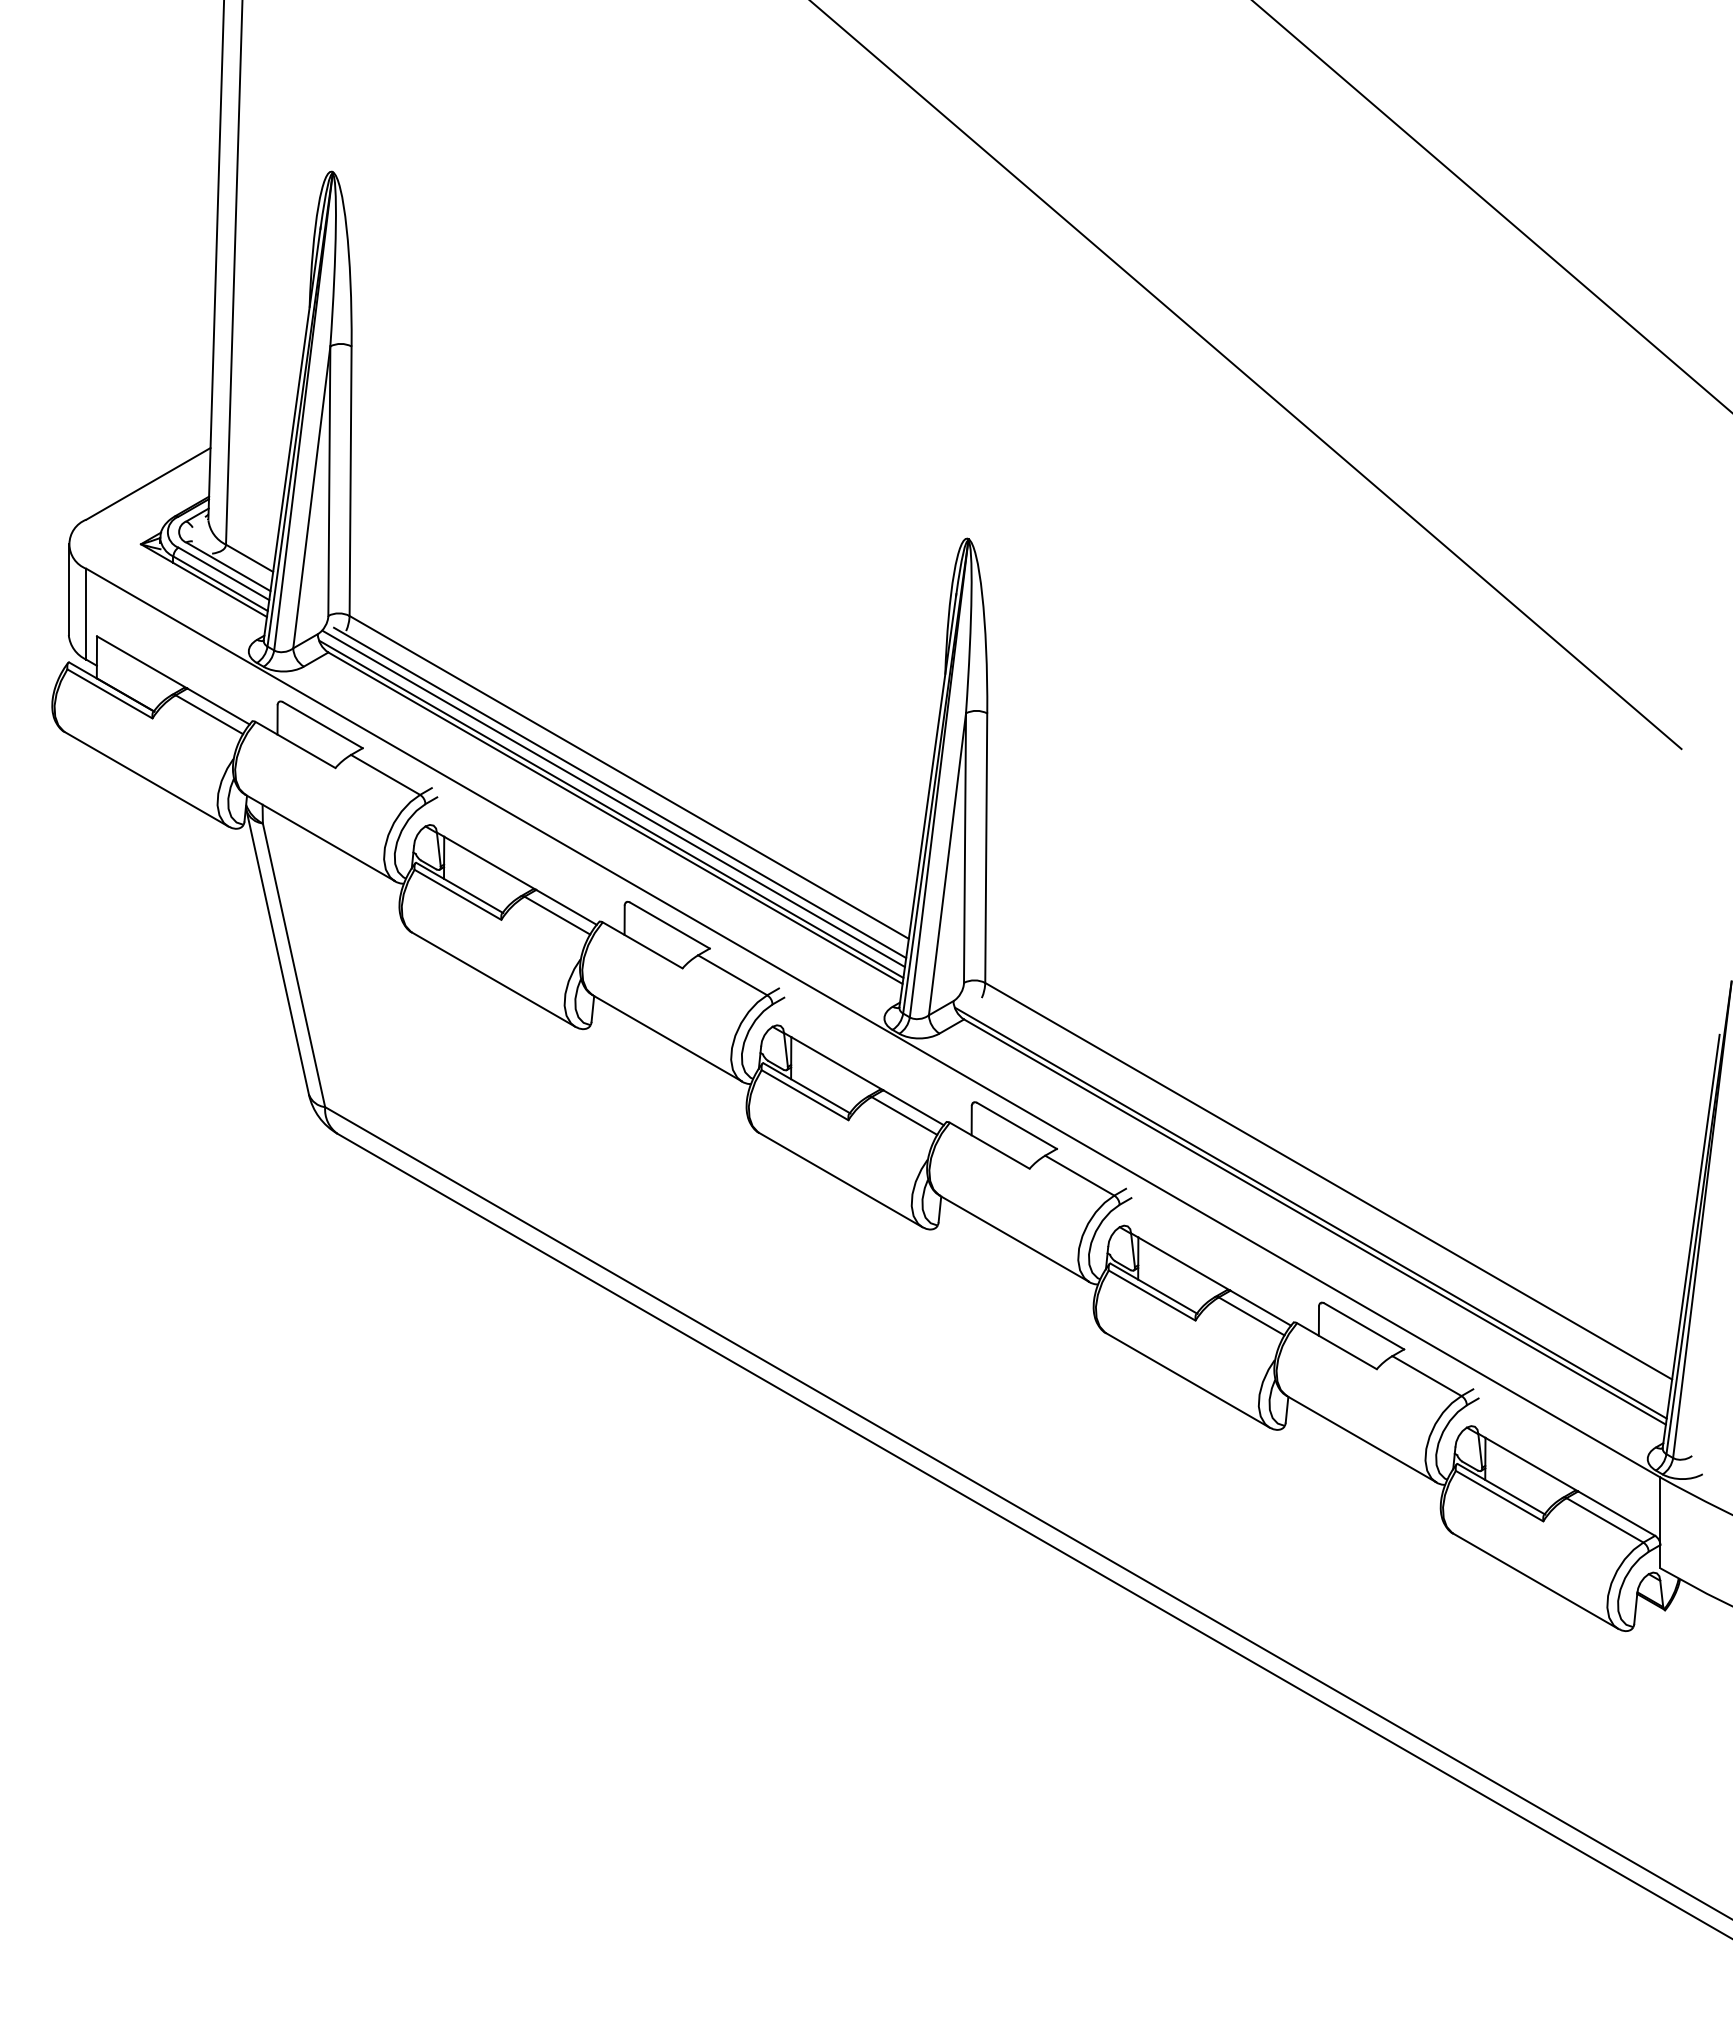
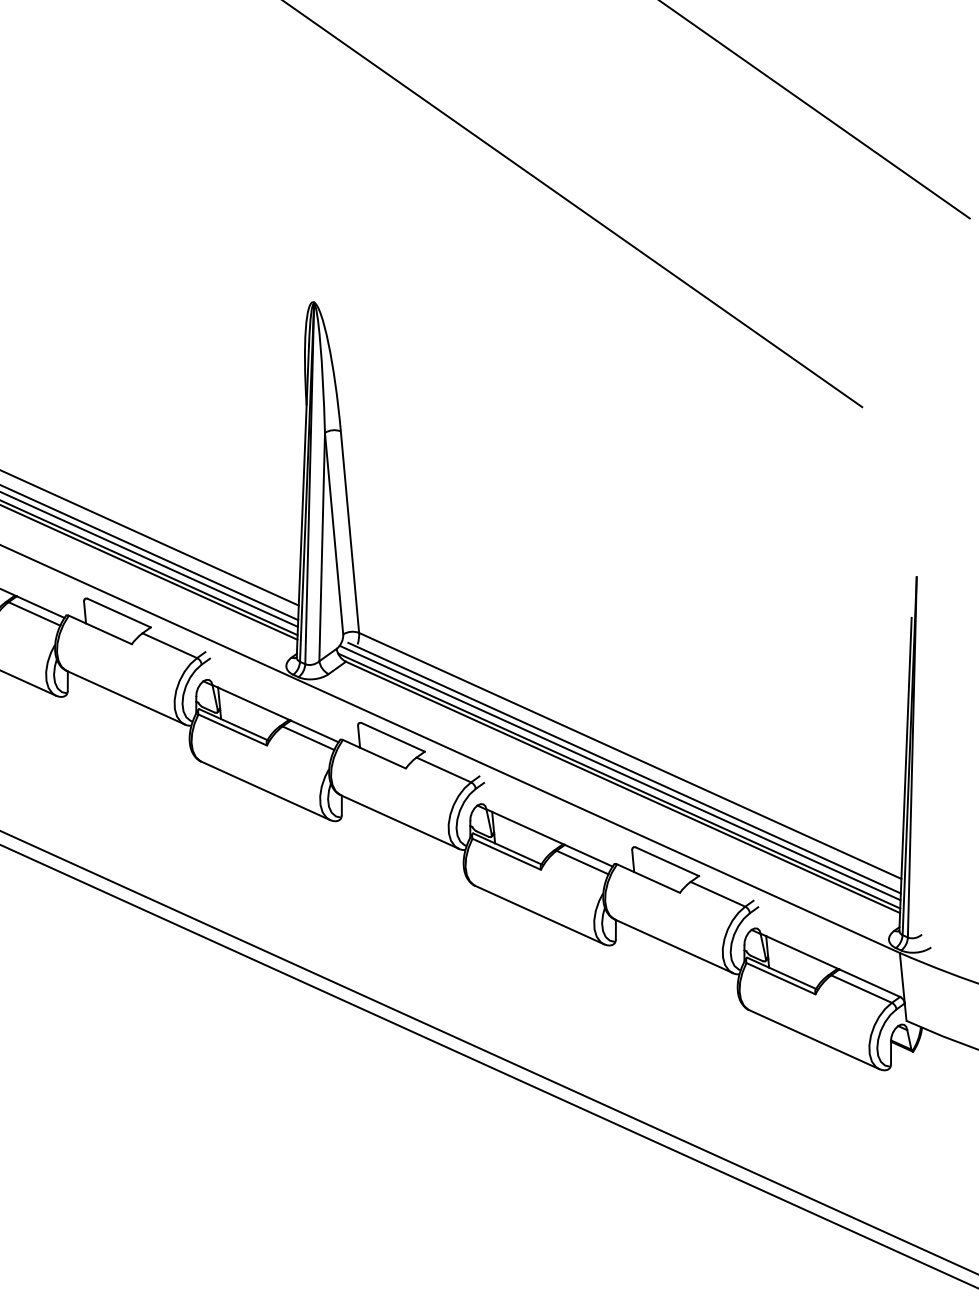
line: (1319, 1196) -> (624, 768), added
line: (1313, 1202) -> (620, 772), added

